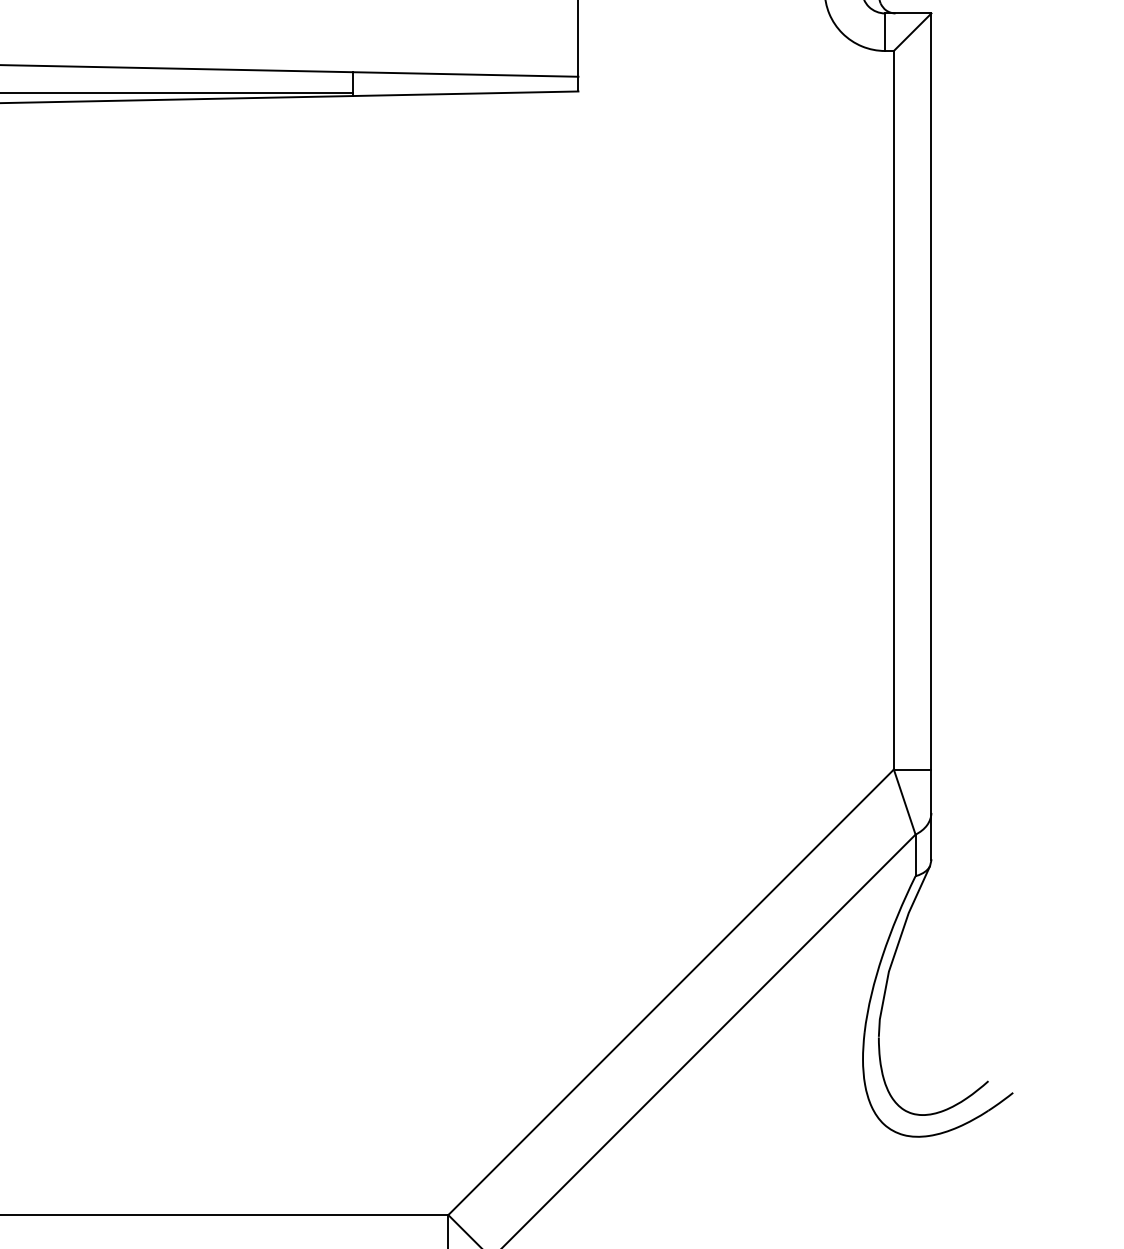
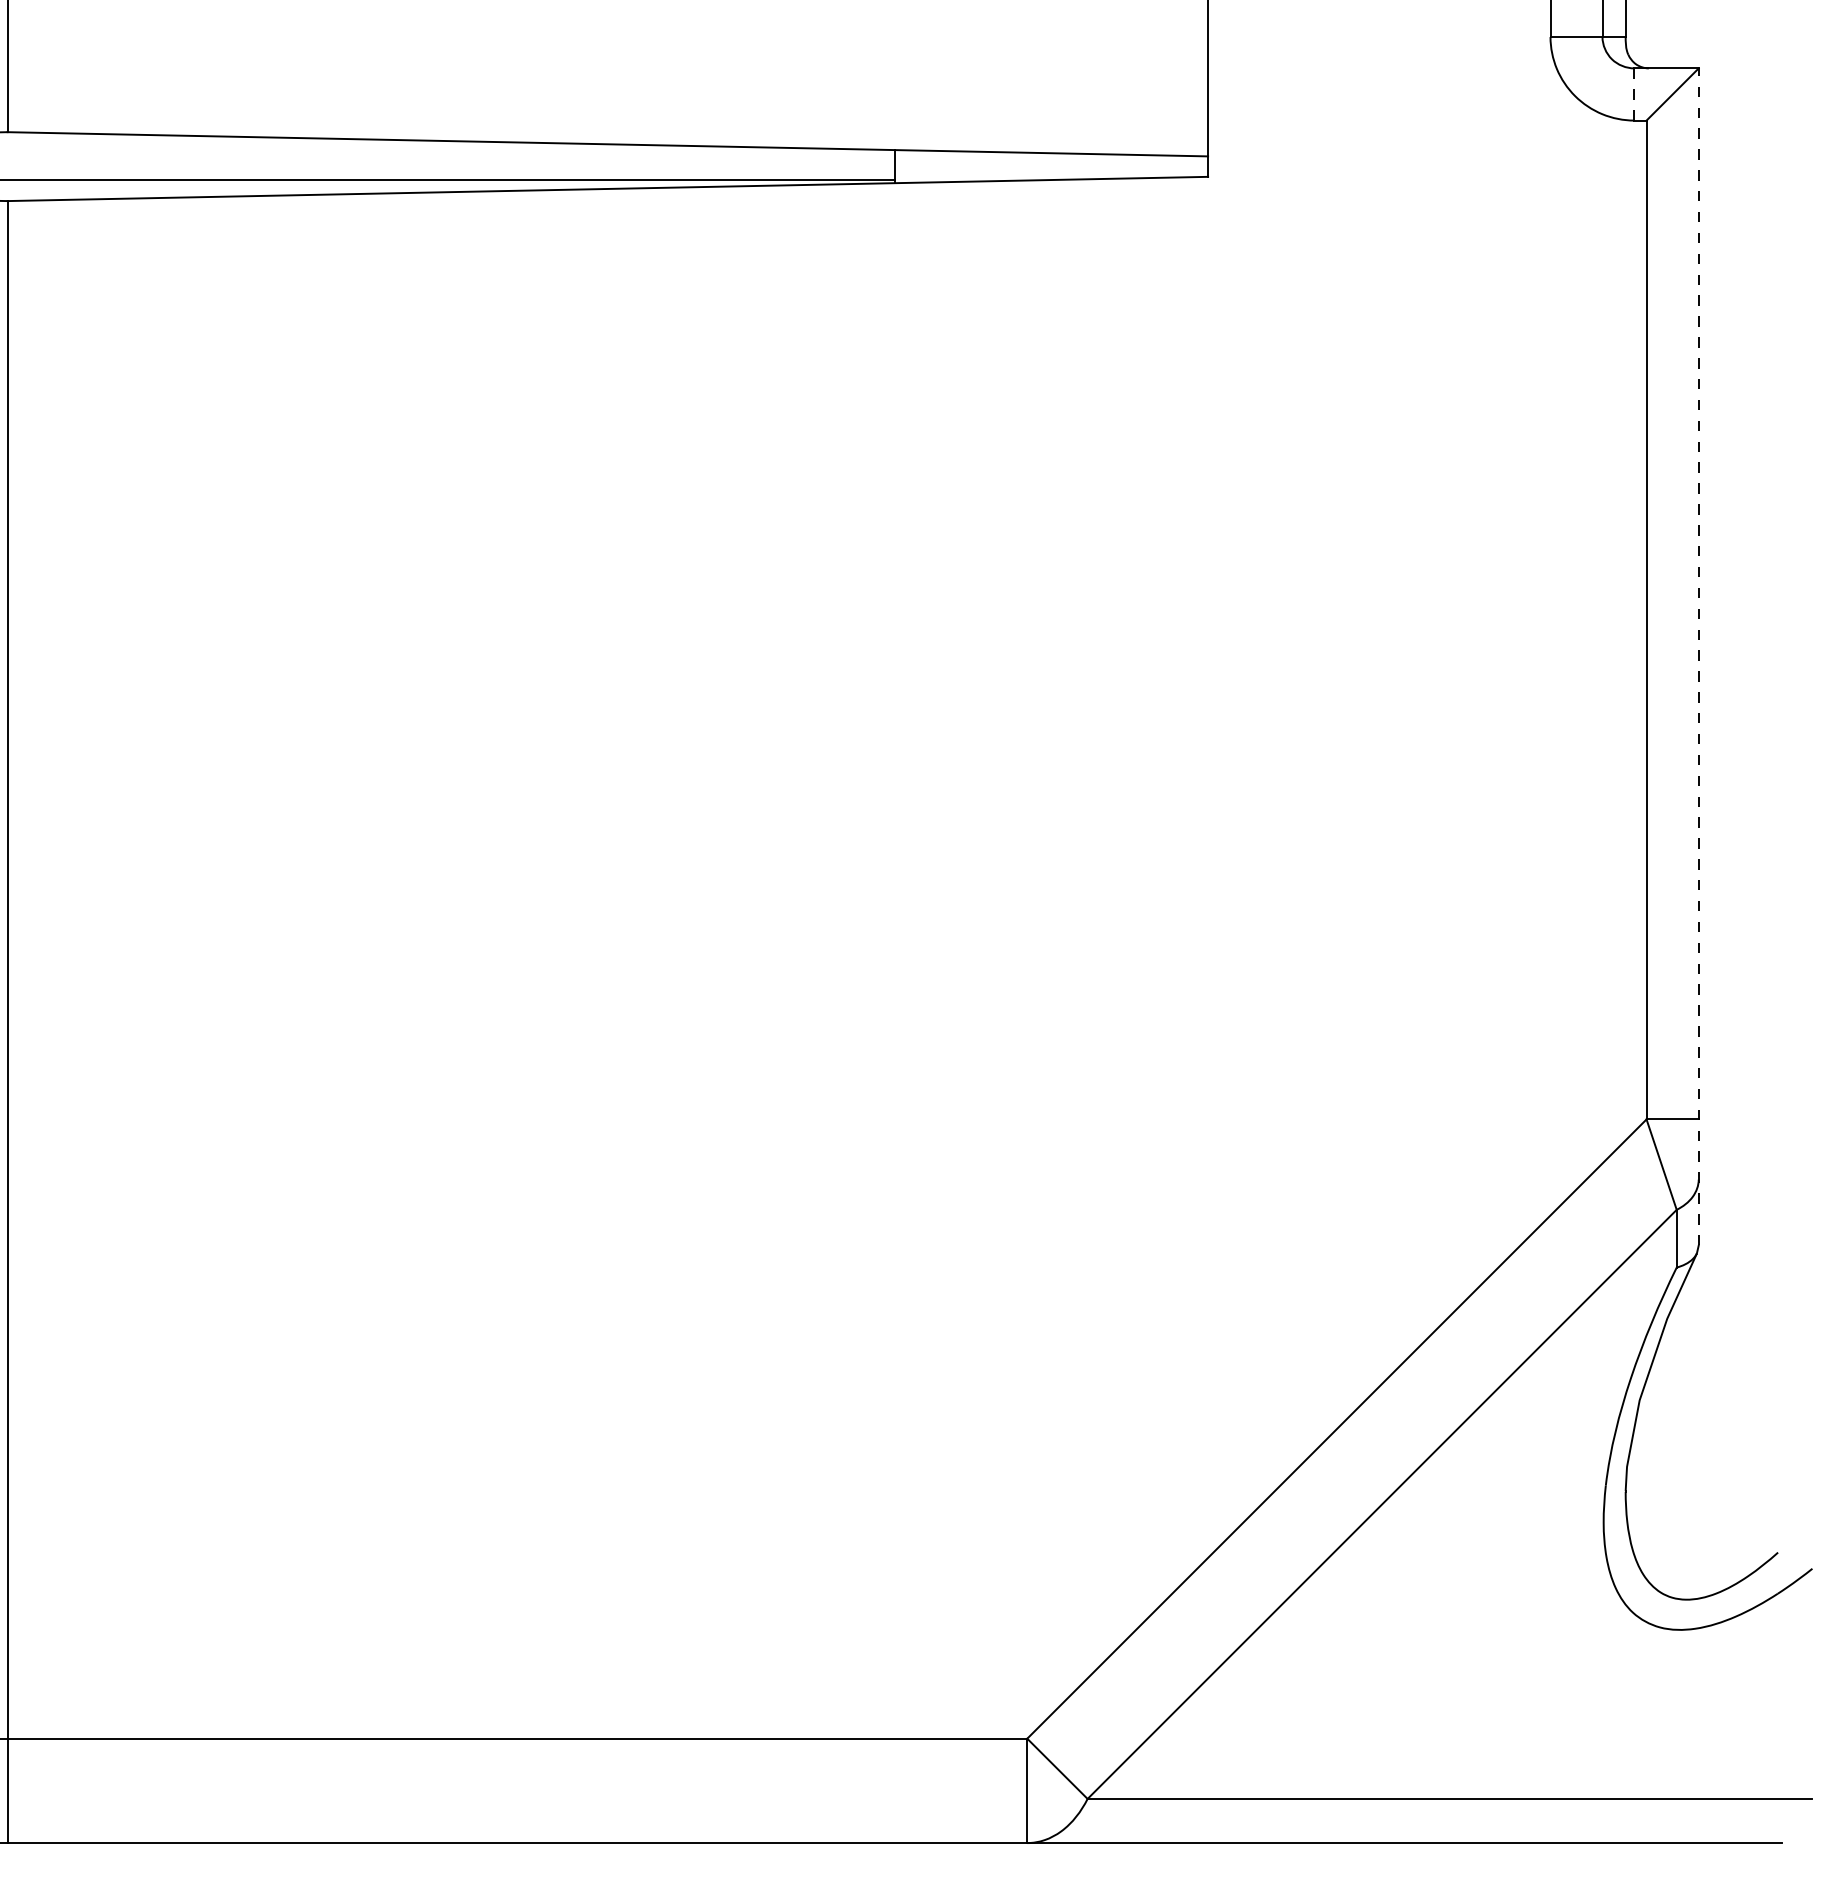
line: (885, 32) -> (1634, 94), solid -> dashed
line: (931, 436) -> (1698, 656), solid -> dashed

